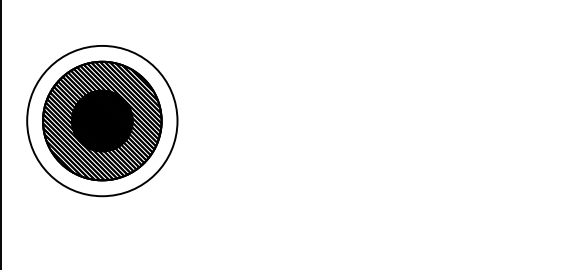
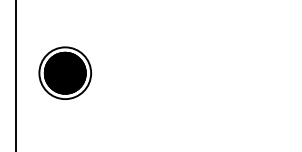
part: (102, 119) -> (65, 72), size x0.71

